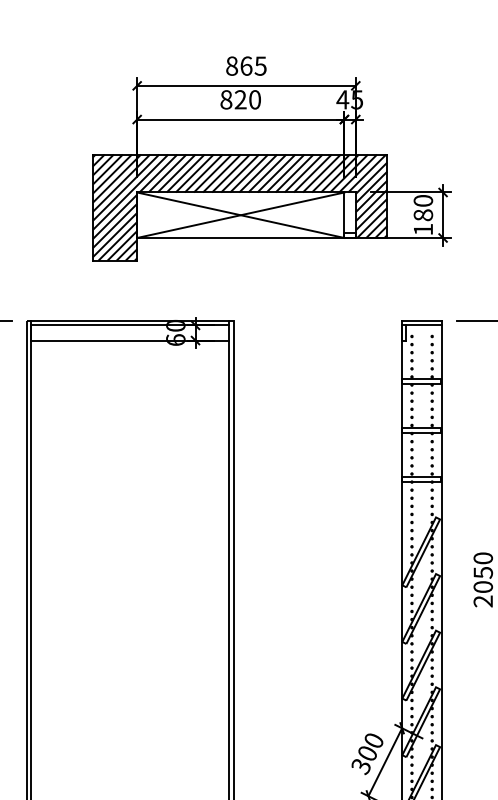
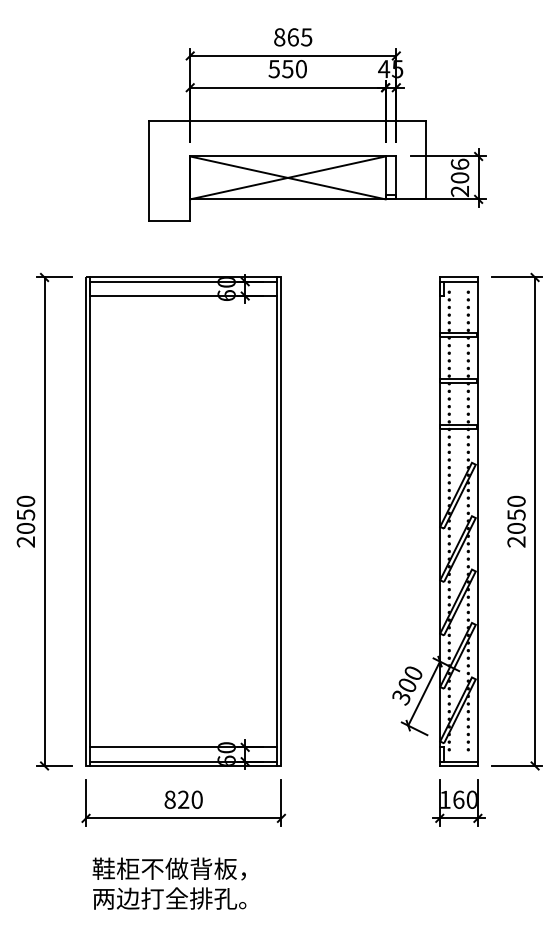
text: (232, 100) -> (280, 69), 820 -> 550
hatch: (240, 207) -> (287, 170), removed
text: (422, 214) -> (459, 177), 180 -> 206

